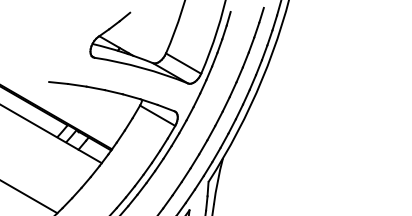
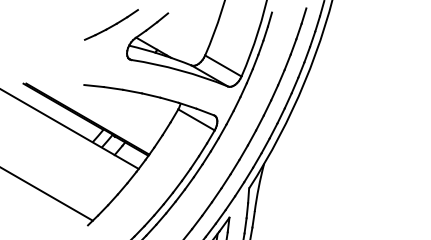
part: (75, 23) -> (111, 24), added

